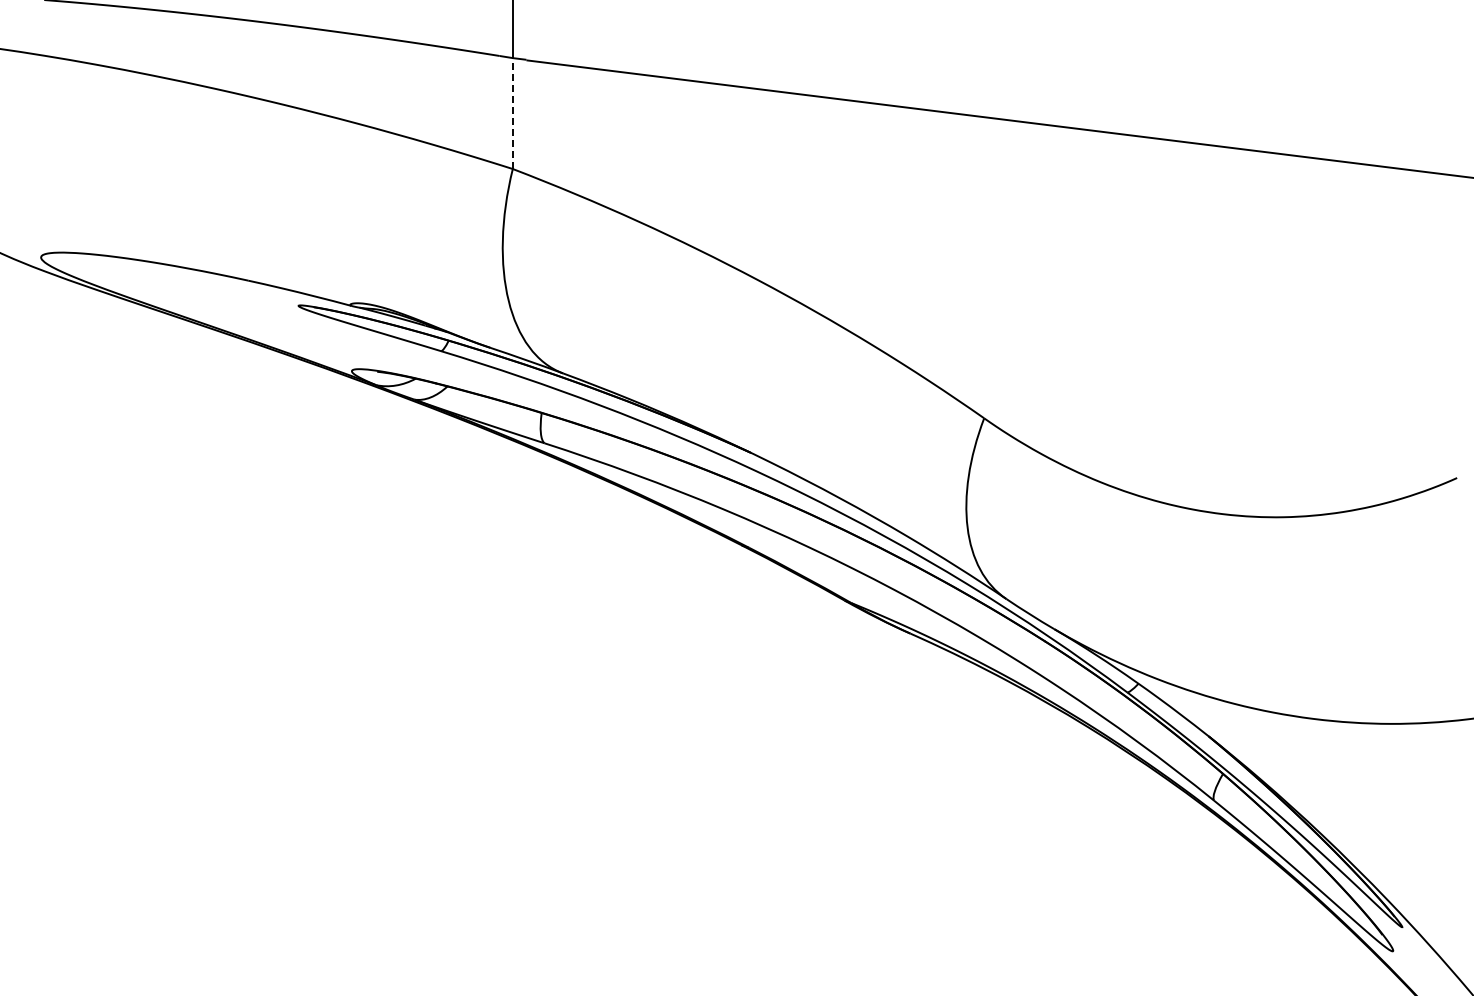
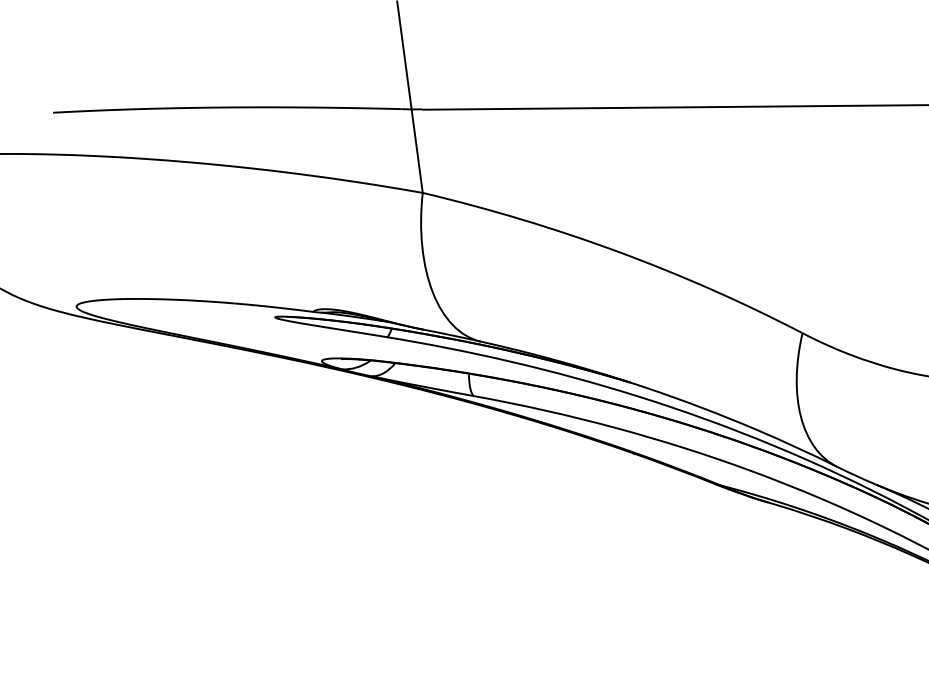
line: (512, 113) -> (416, 151), dashed -> solid

